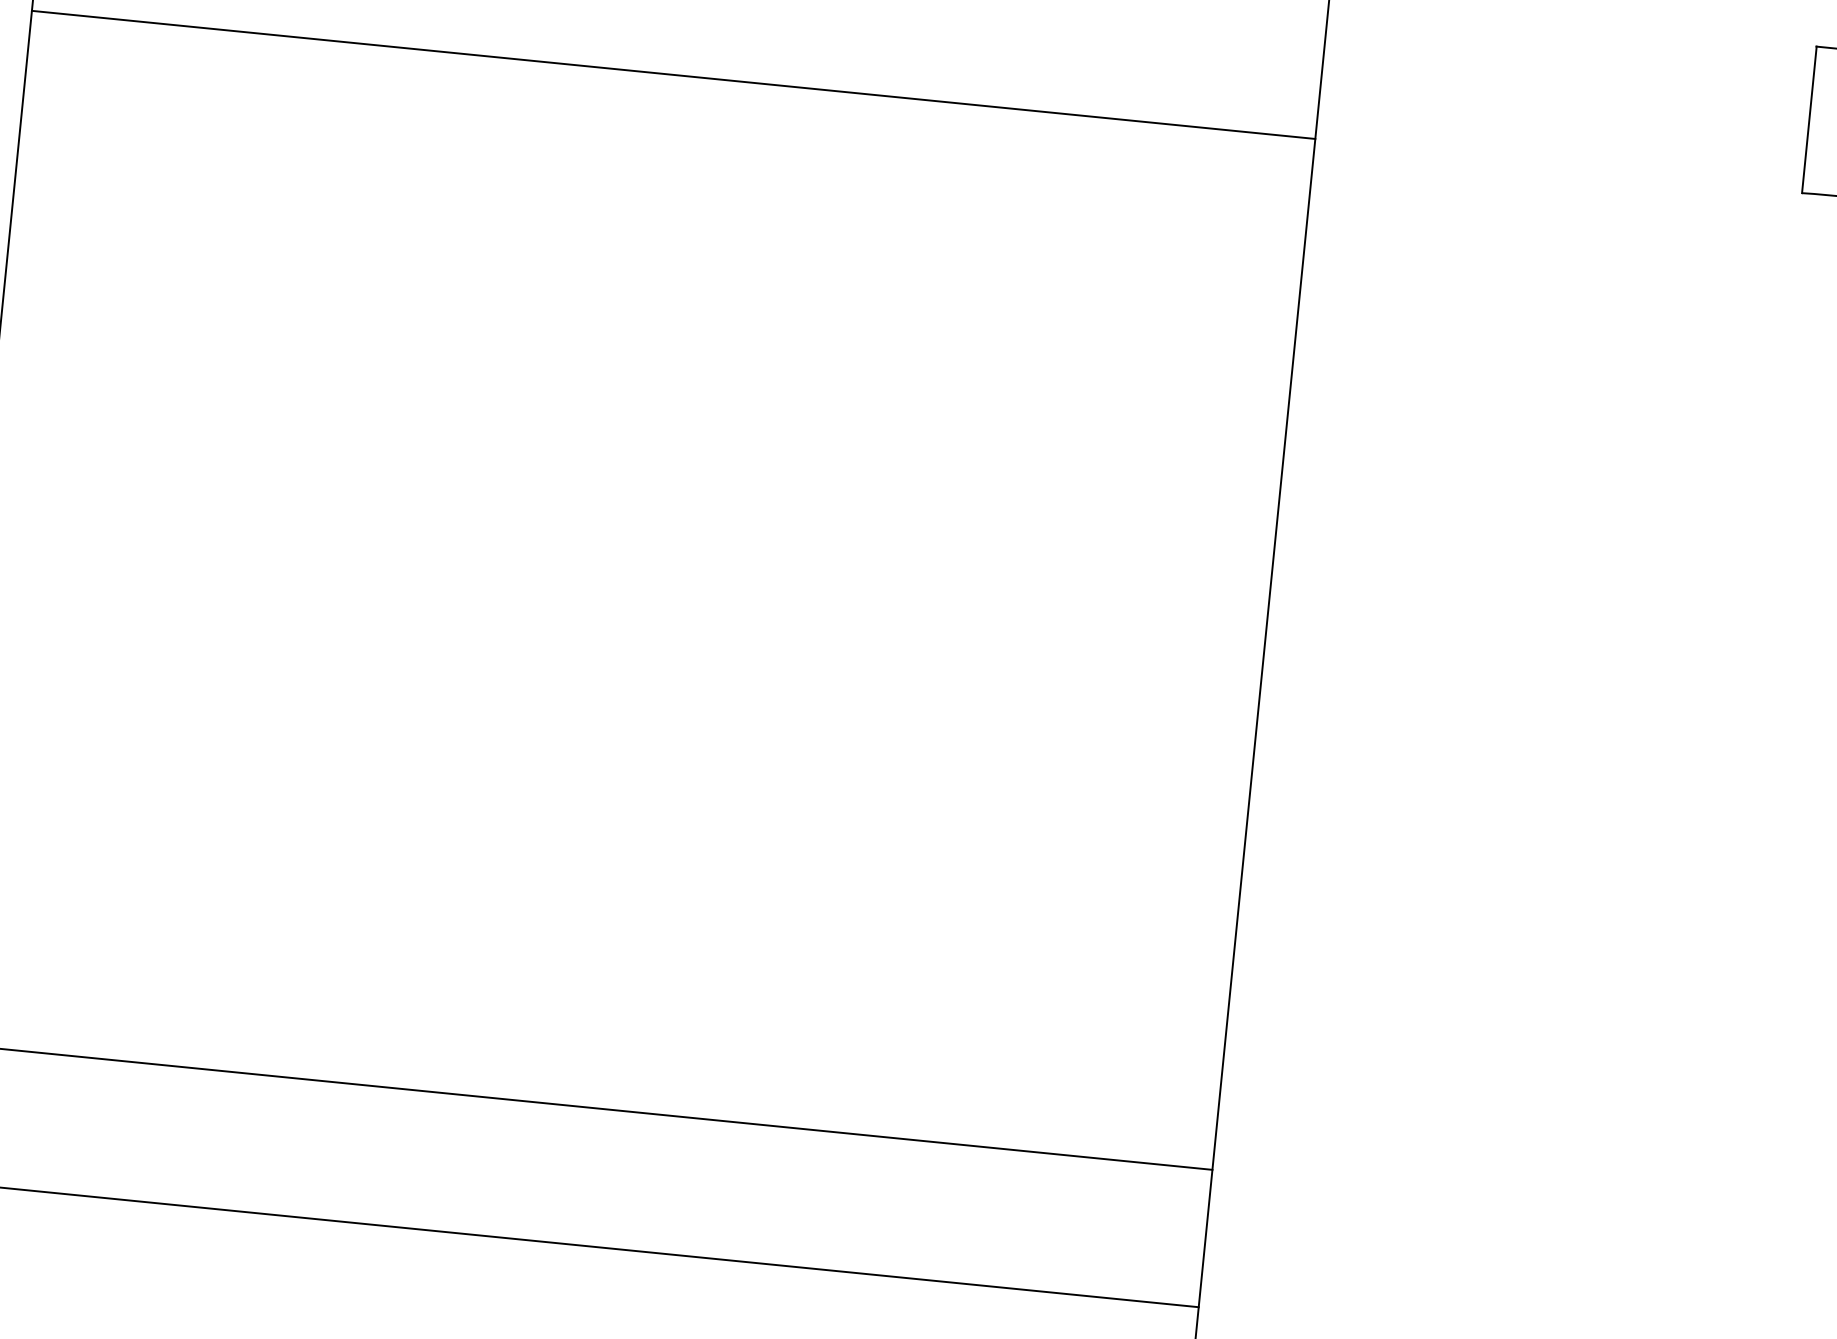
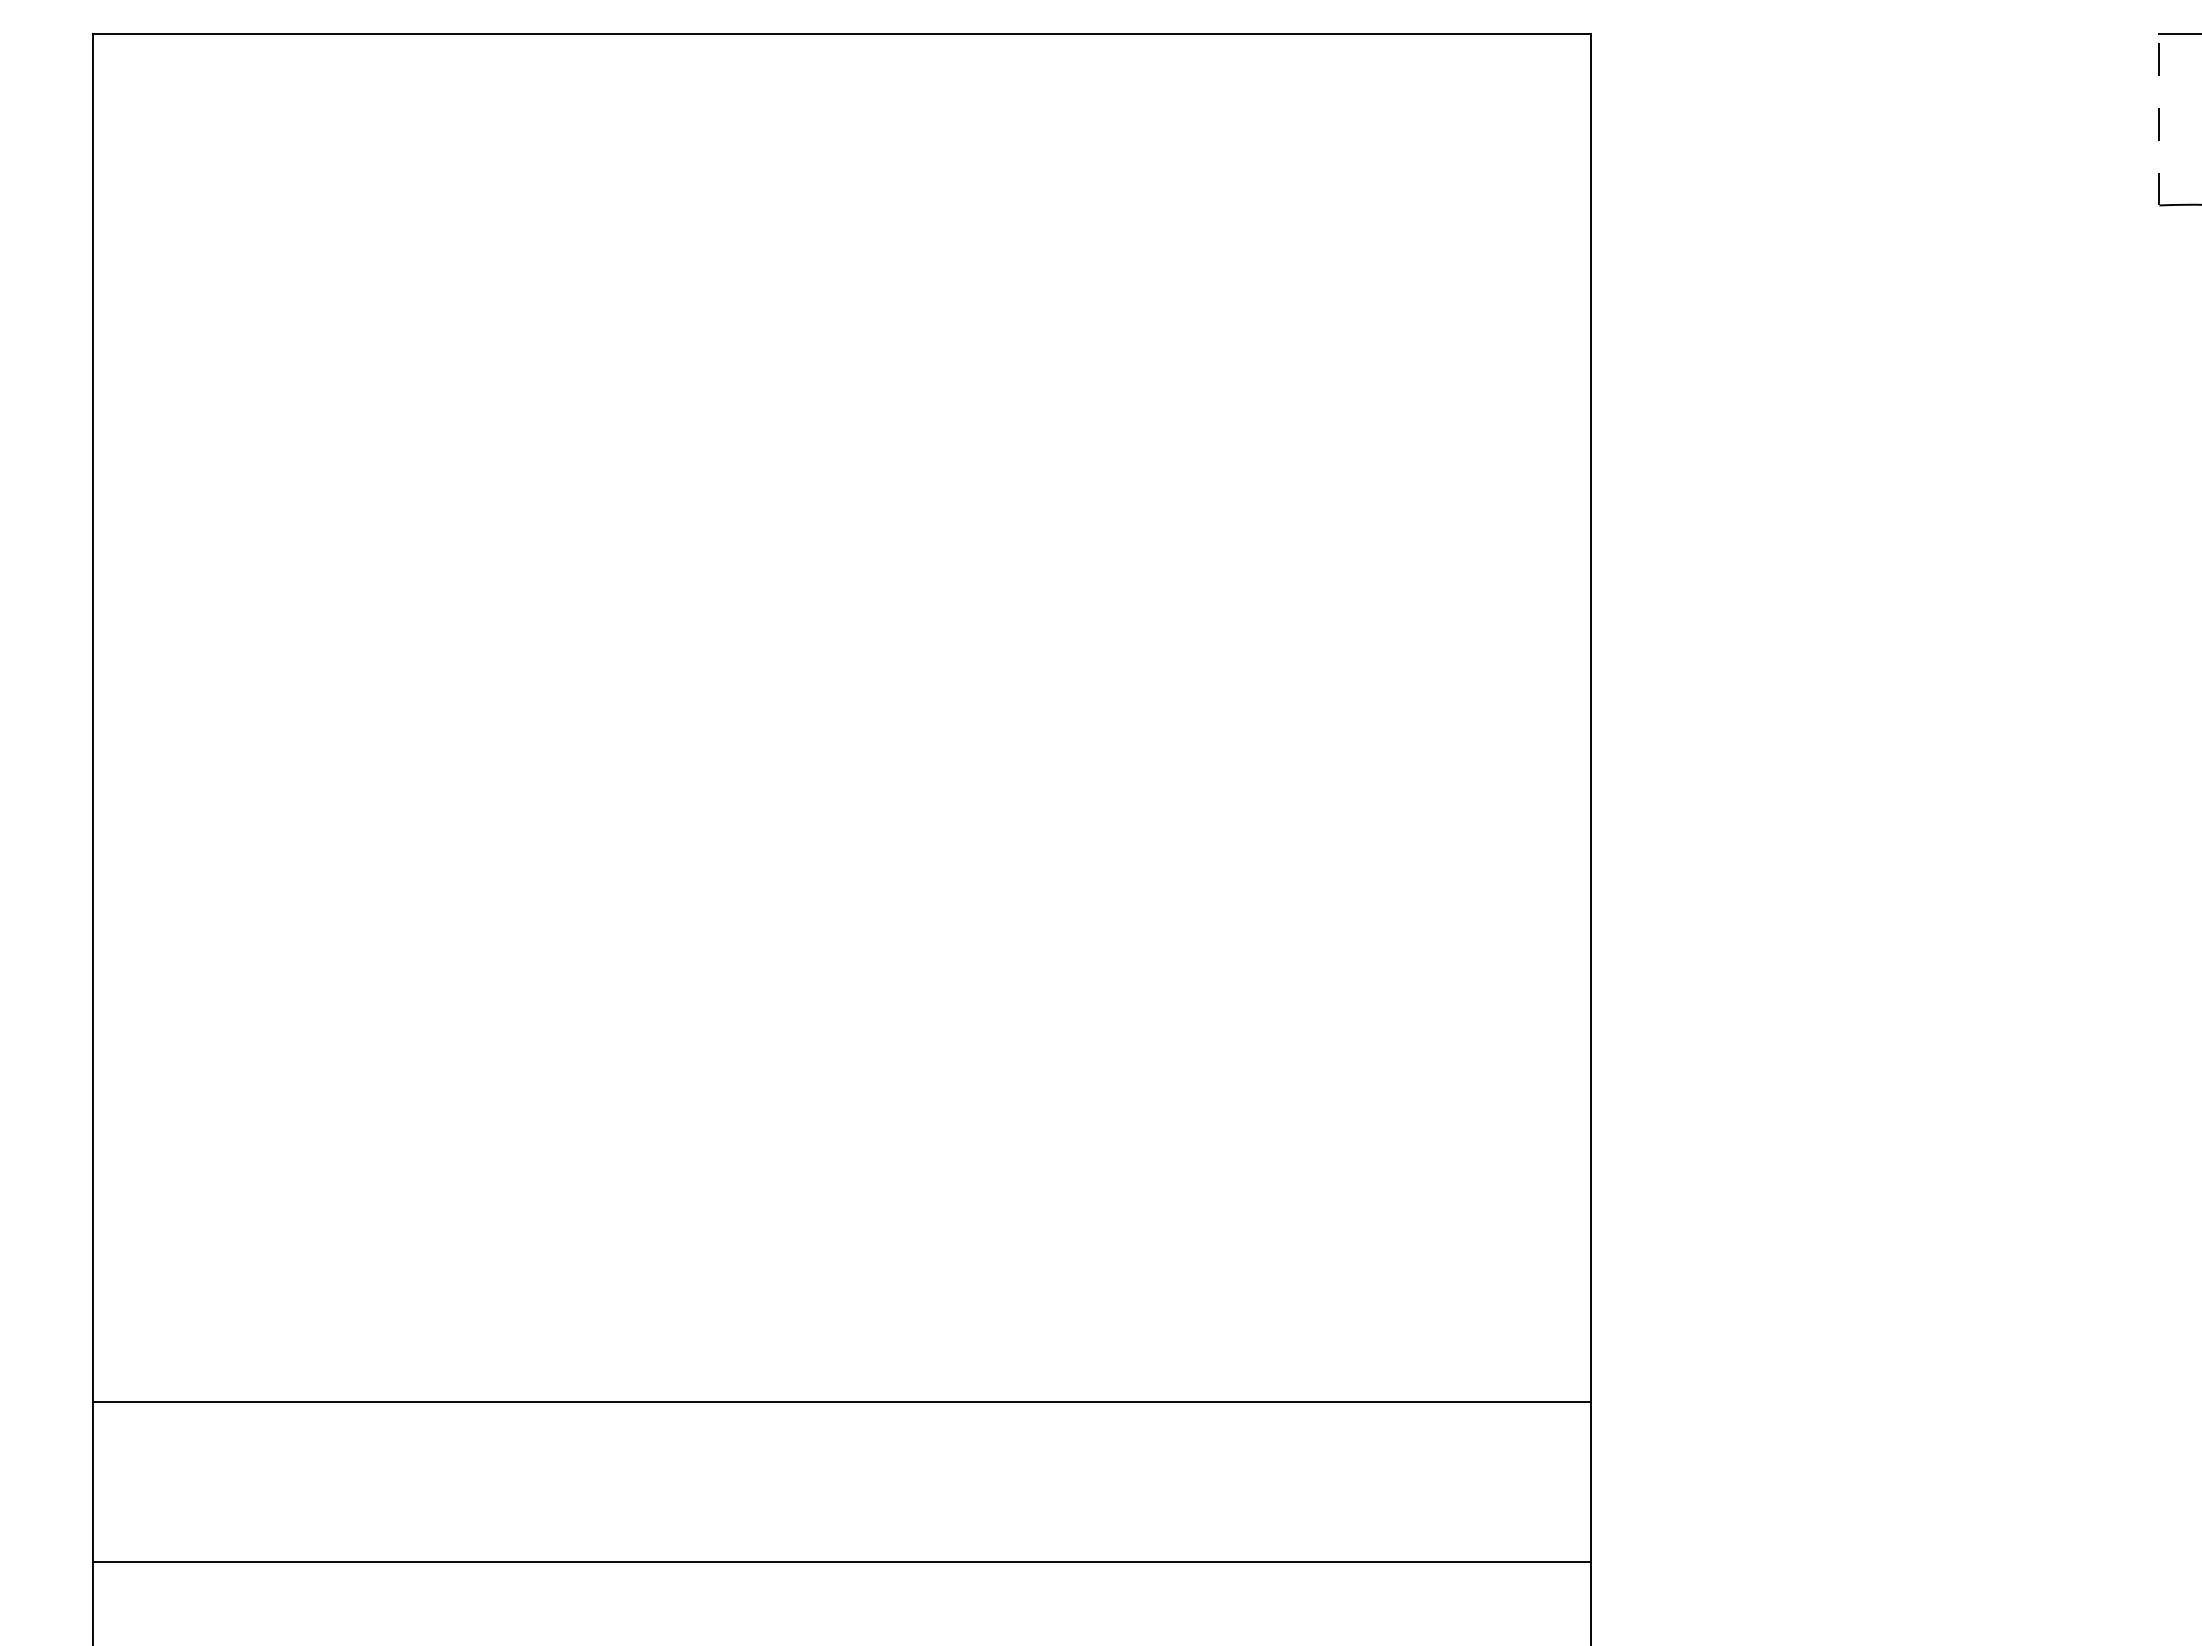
line: (673, 74) -> (841, 198), removed
line: (1809, 119) -> (2159, 119), solid -> dashed

